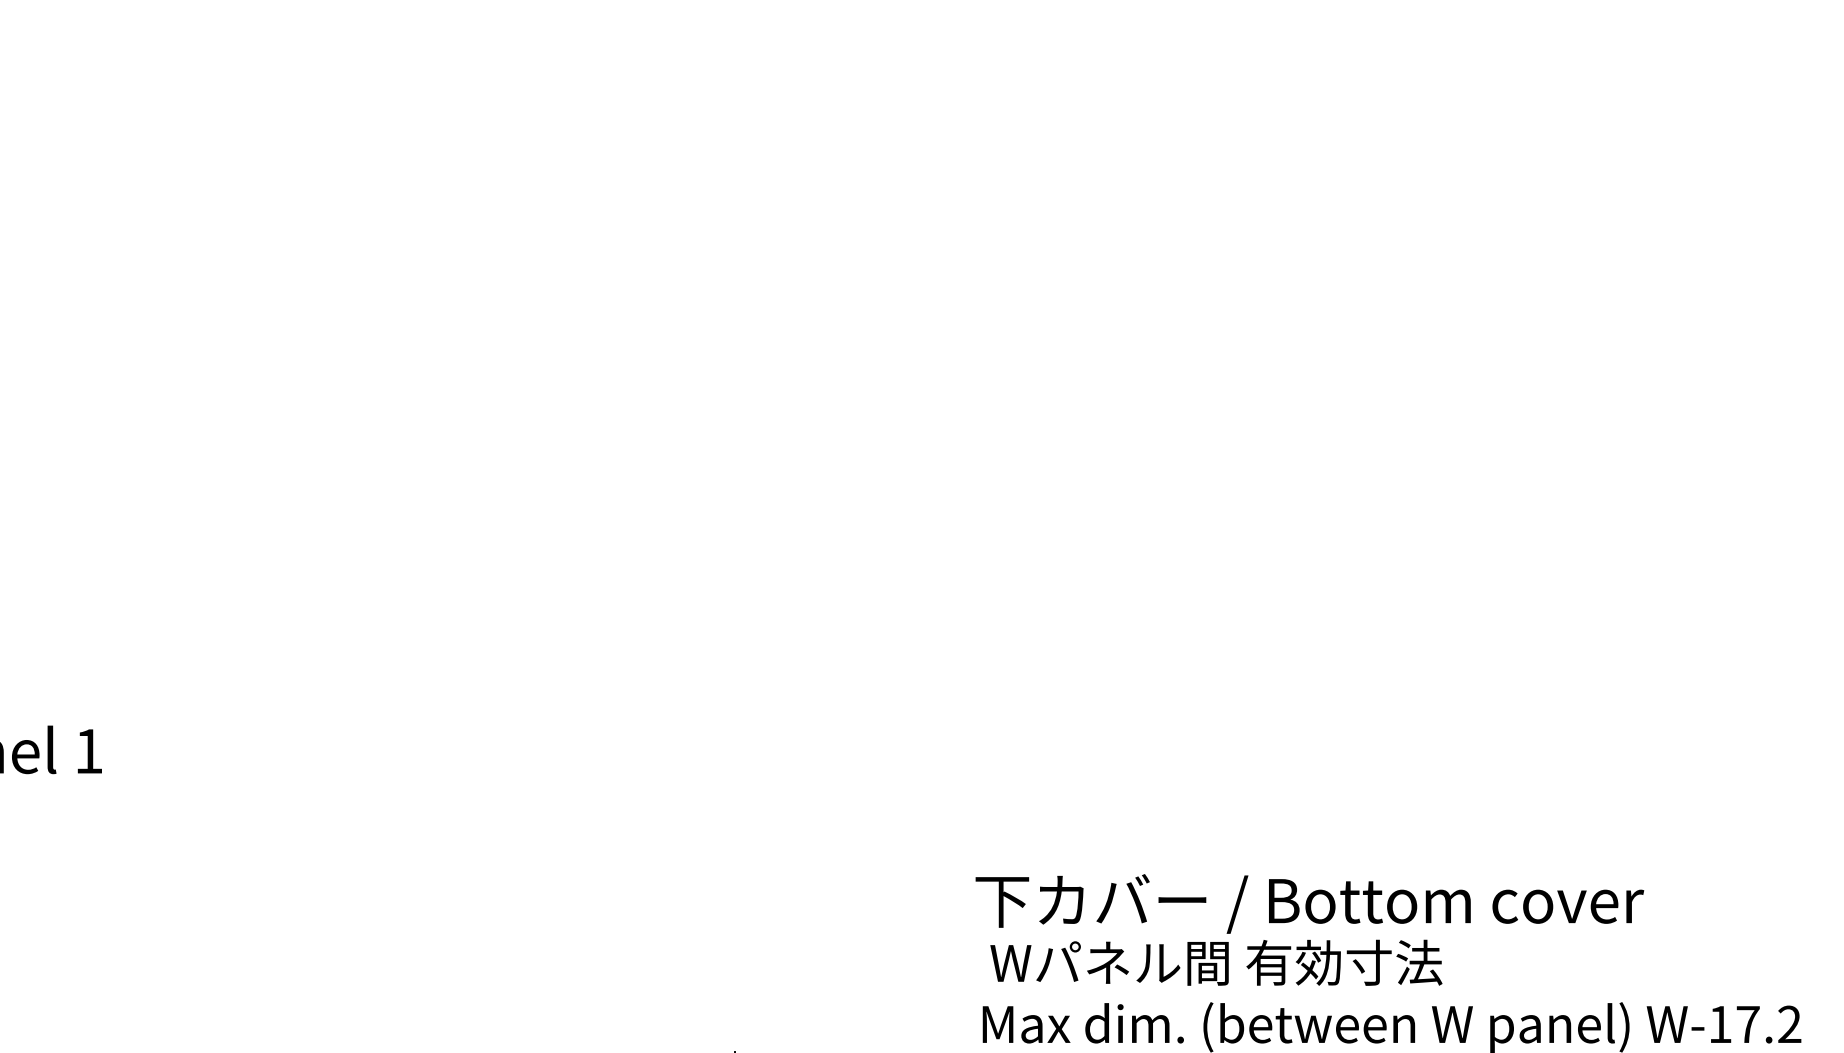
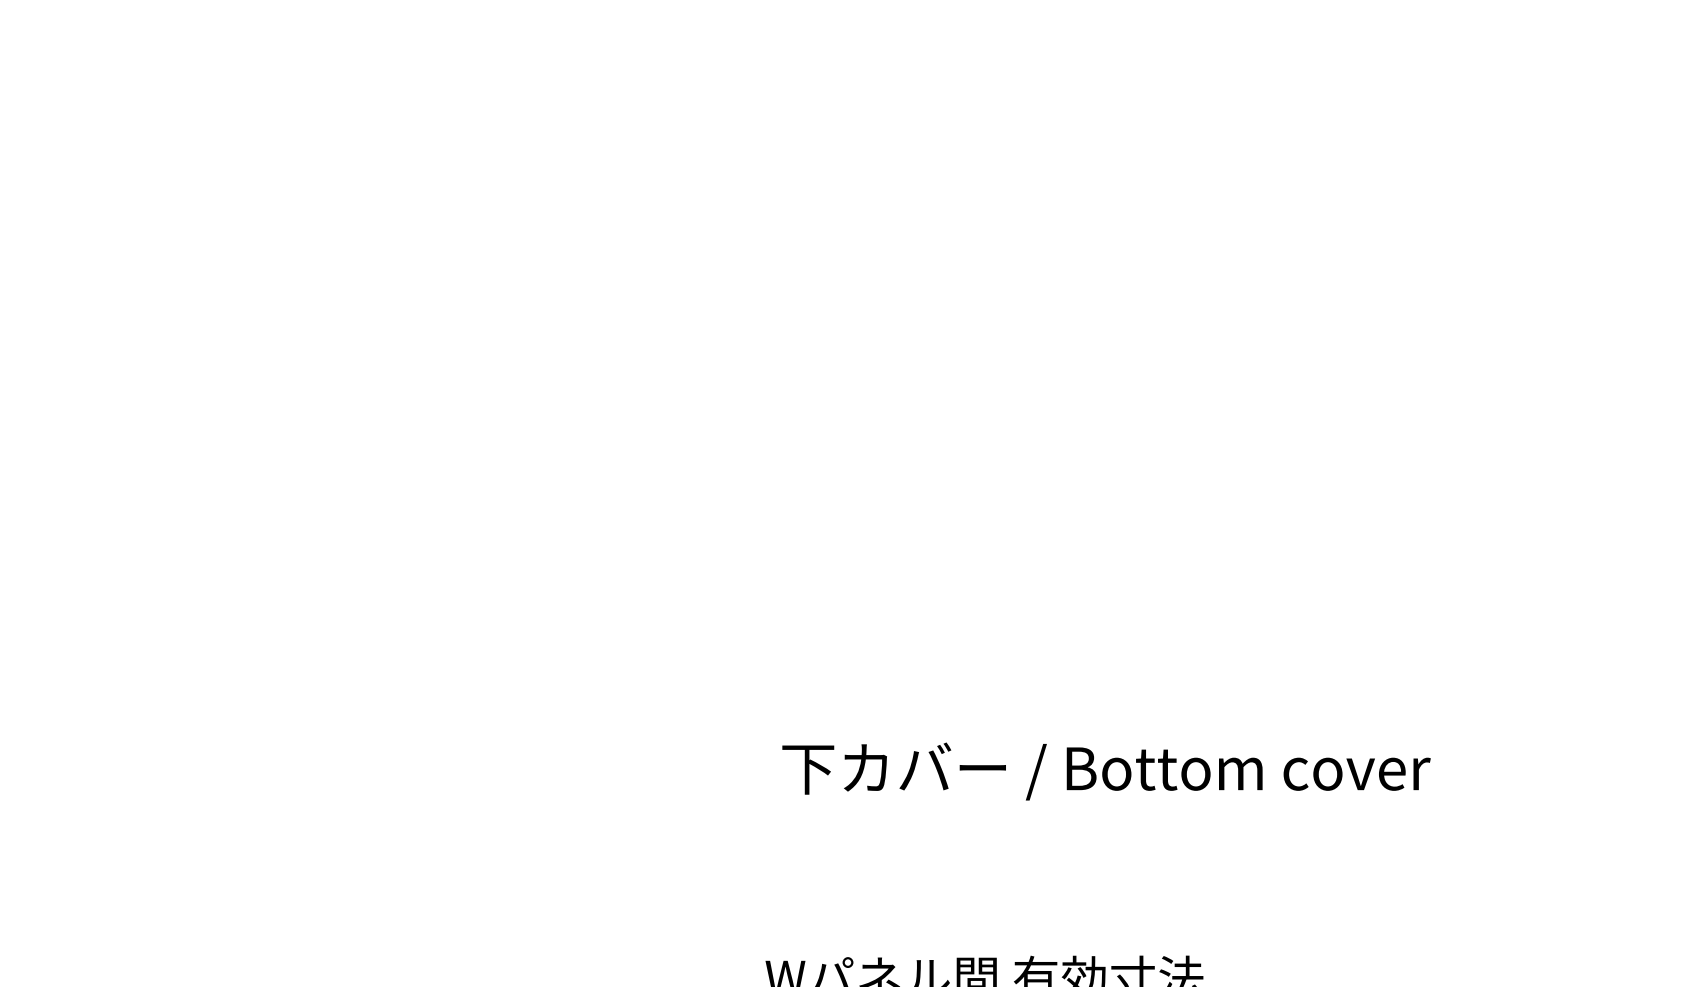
text: (1309, 903) -> (1106, 771), moved

